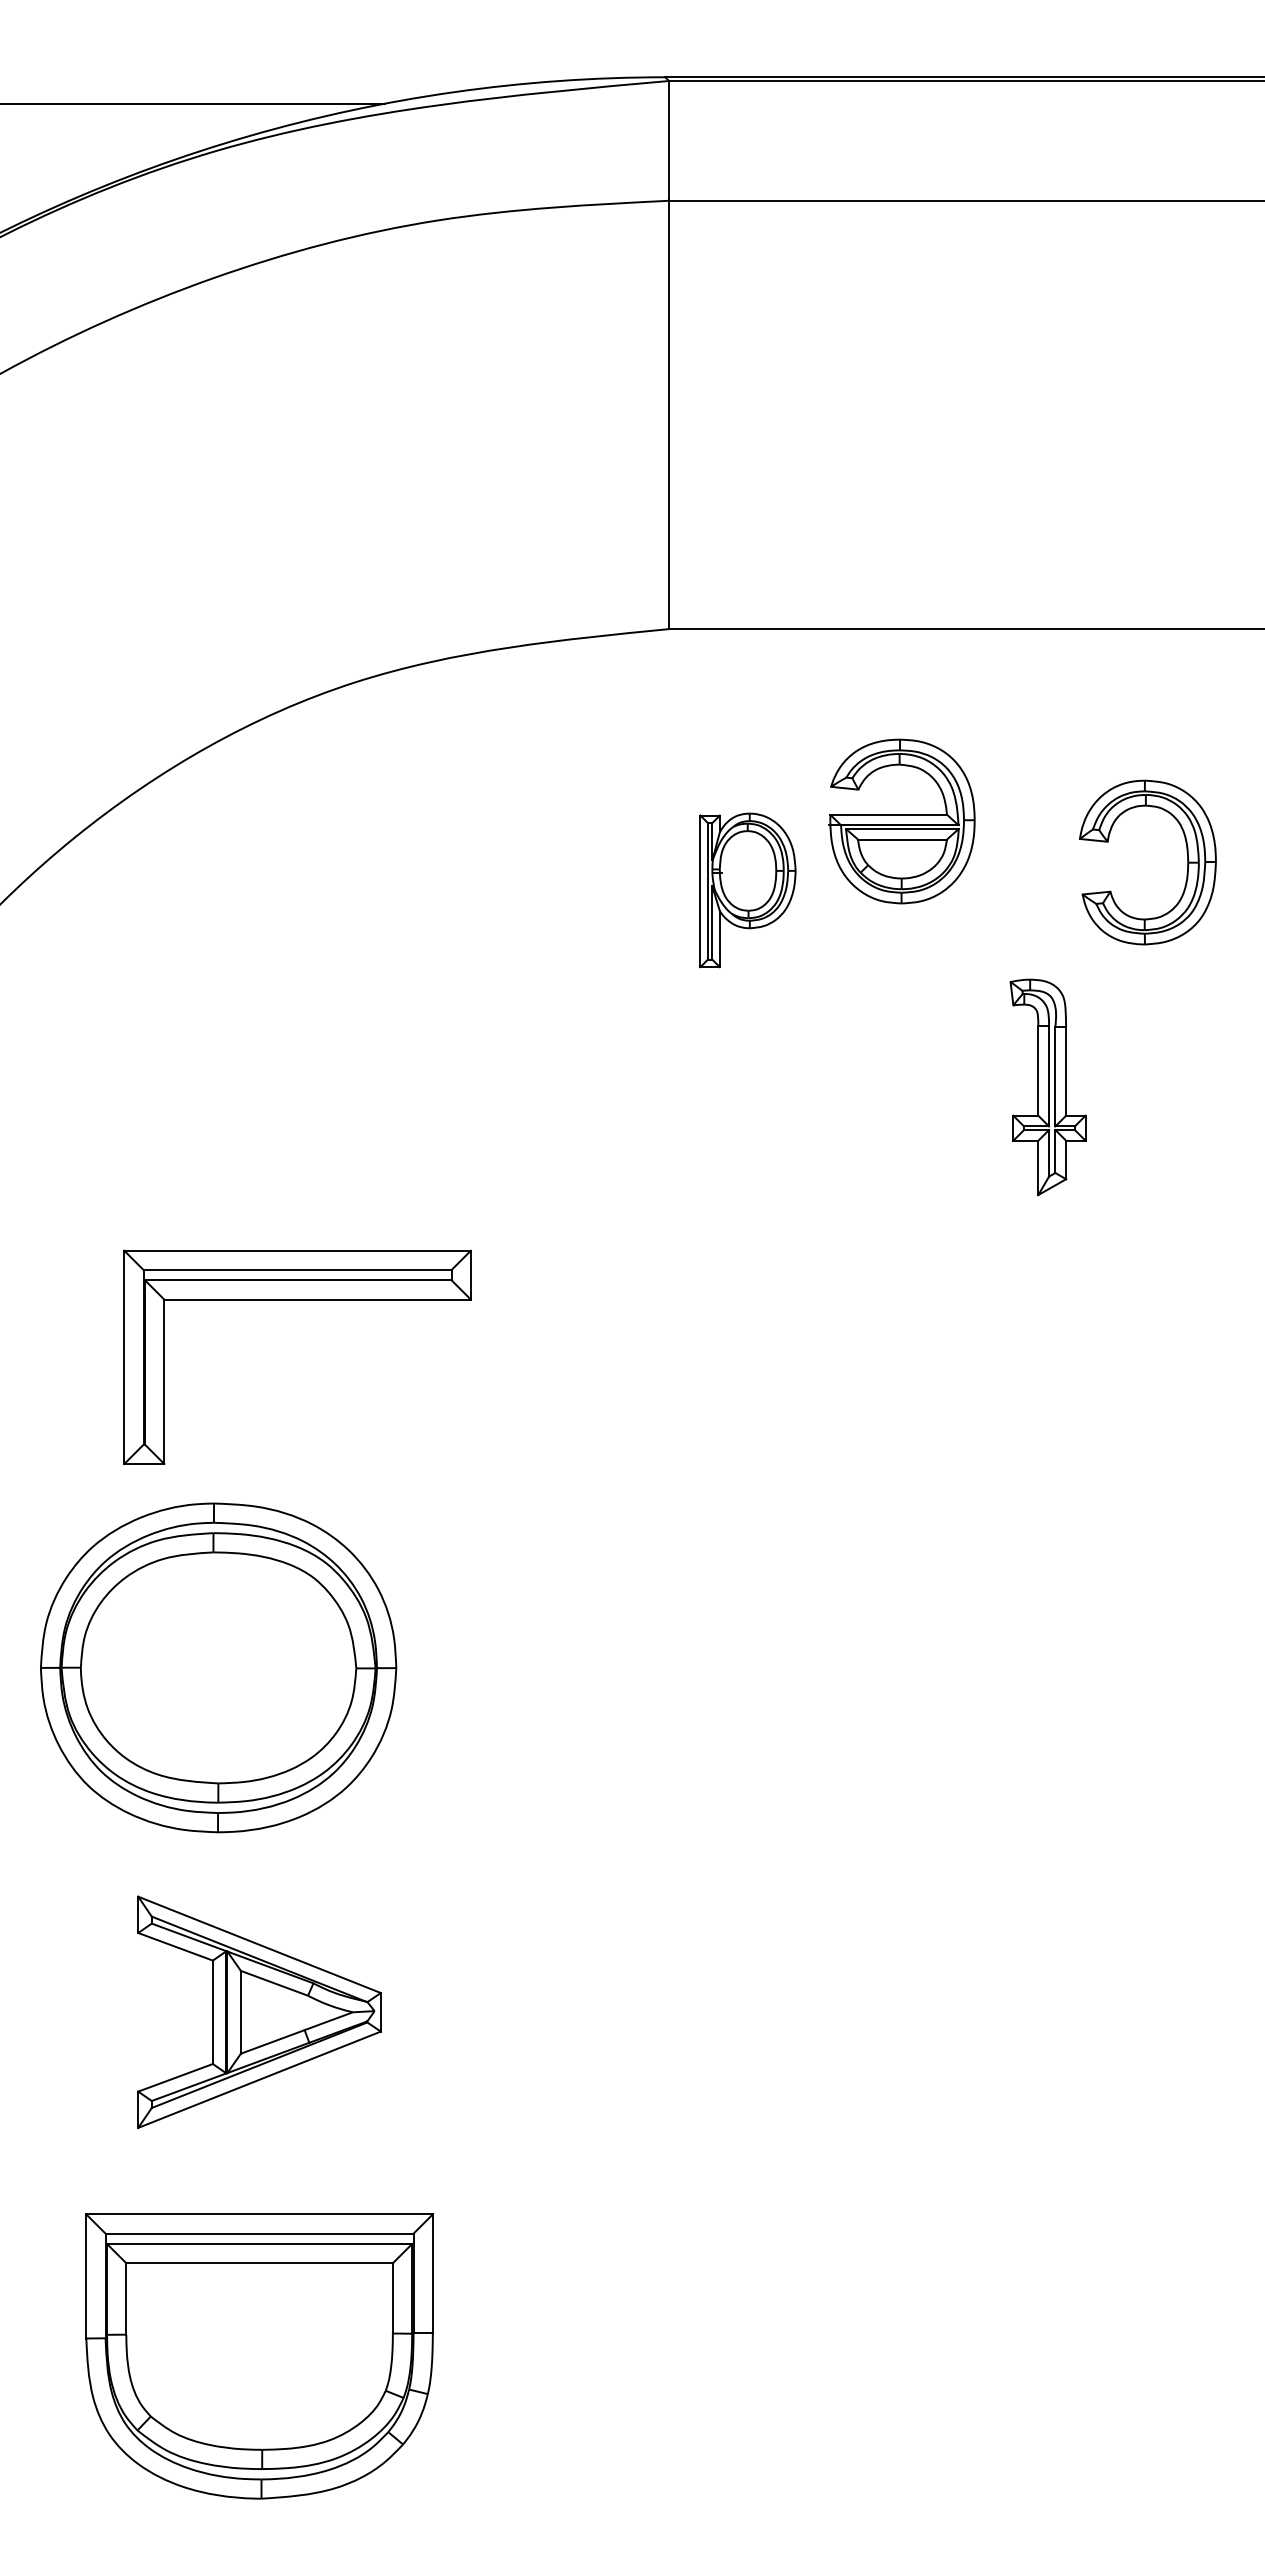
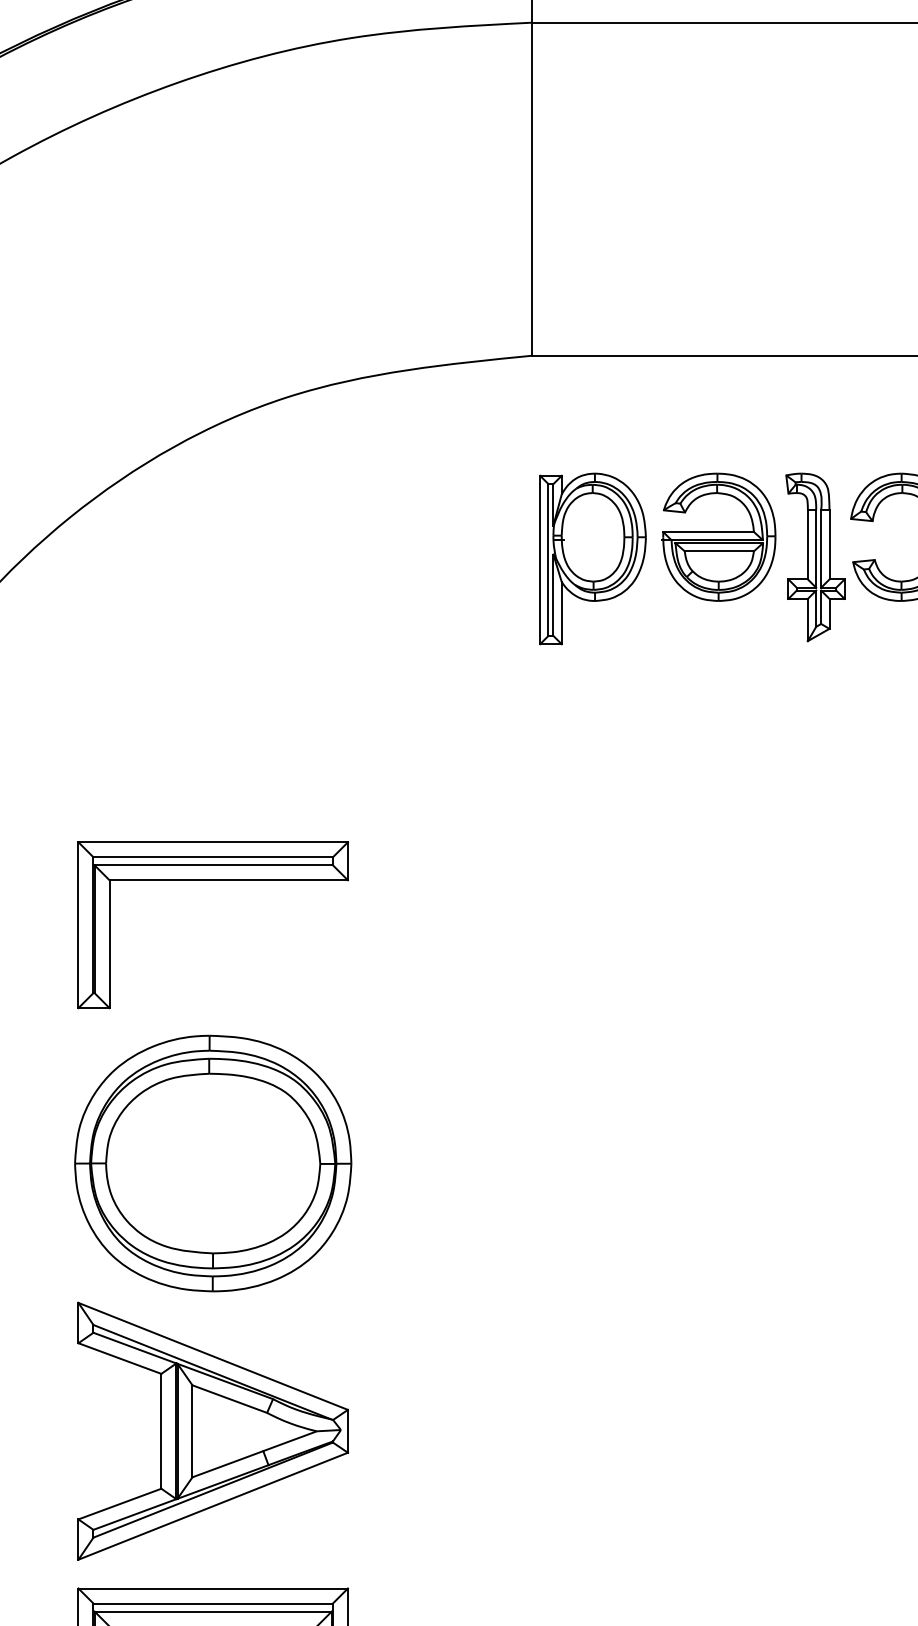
part: (901, 821) -> (718, 537), moved
part: (747, 890) -> (592, 559), size x1.43
part: (1047, 1087) -> (815, 557), moved
part: (297, 1300) -> (213, 880), moved
part: (218, 1667) -> (213, 1163), moved
part: (259, 2012) -> (213, 1431), size x1.43

